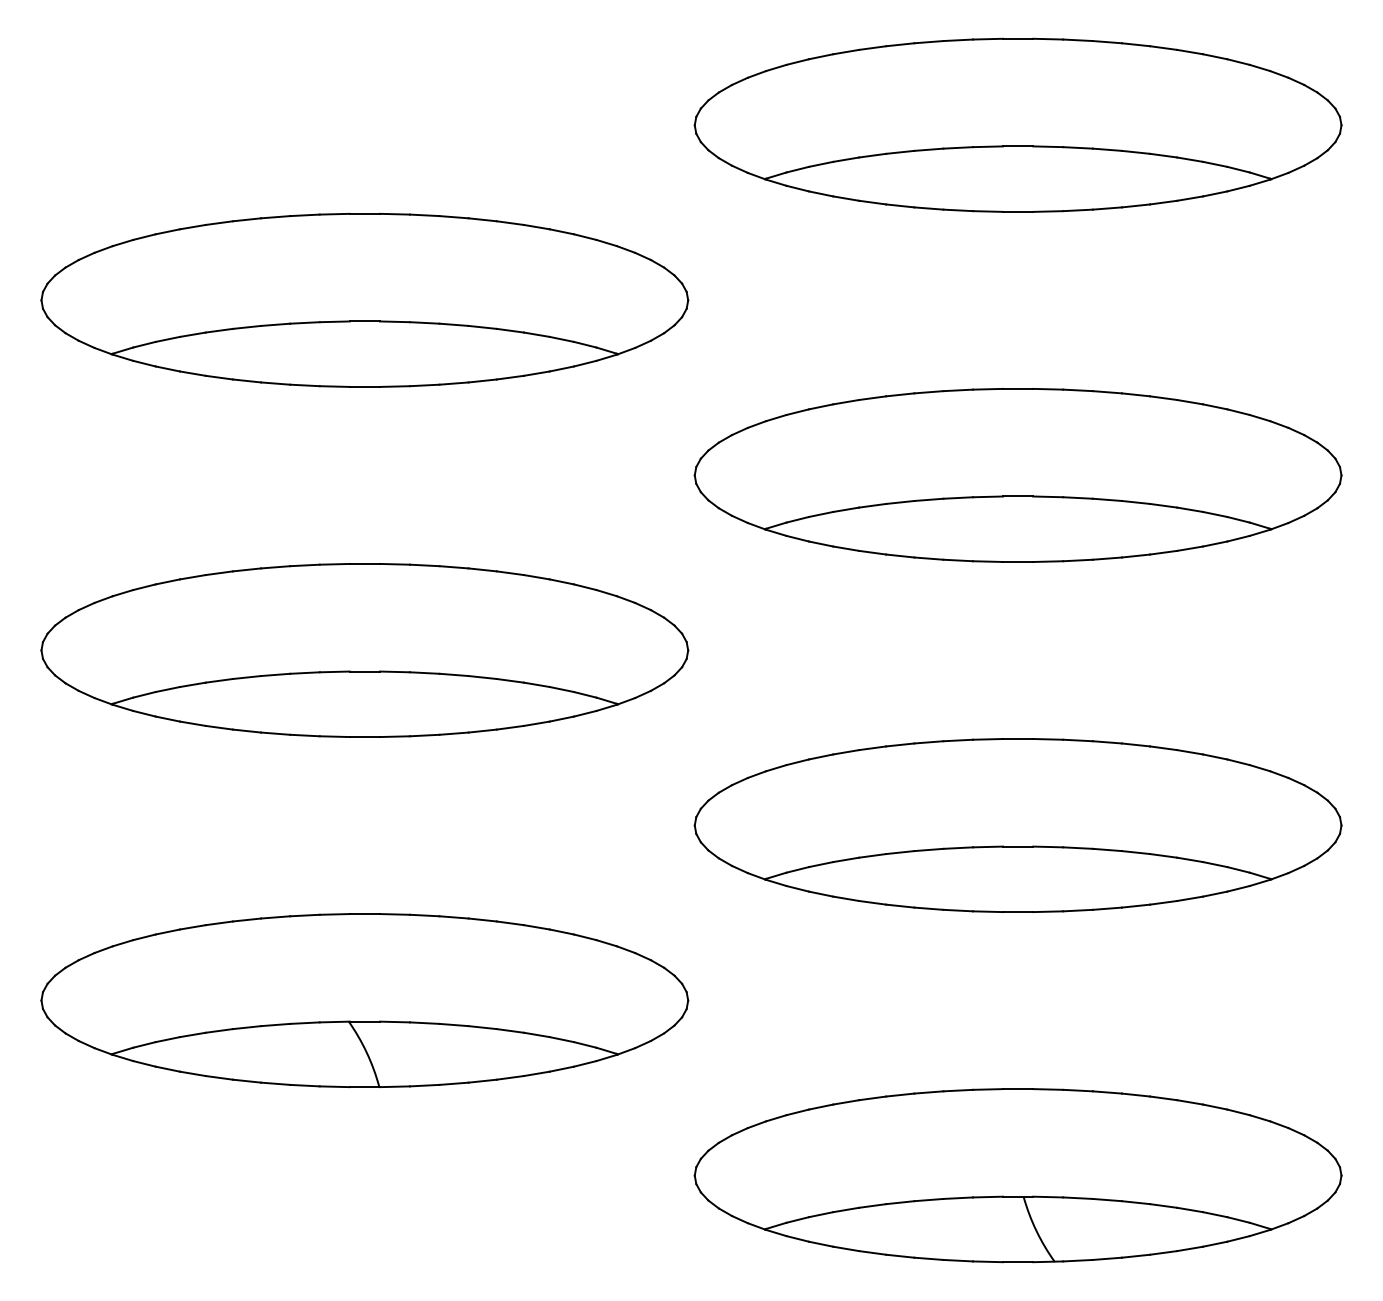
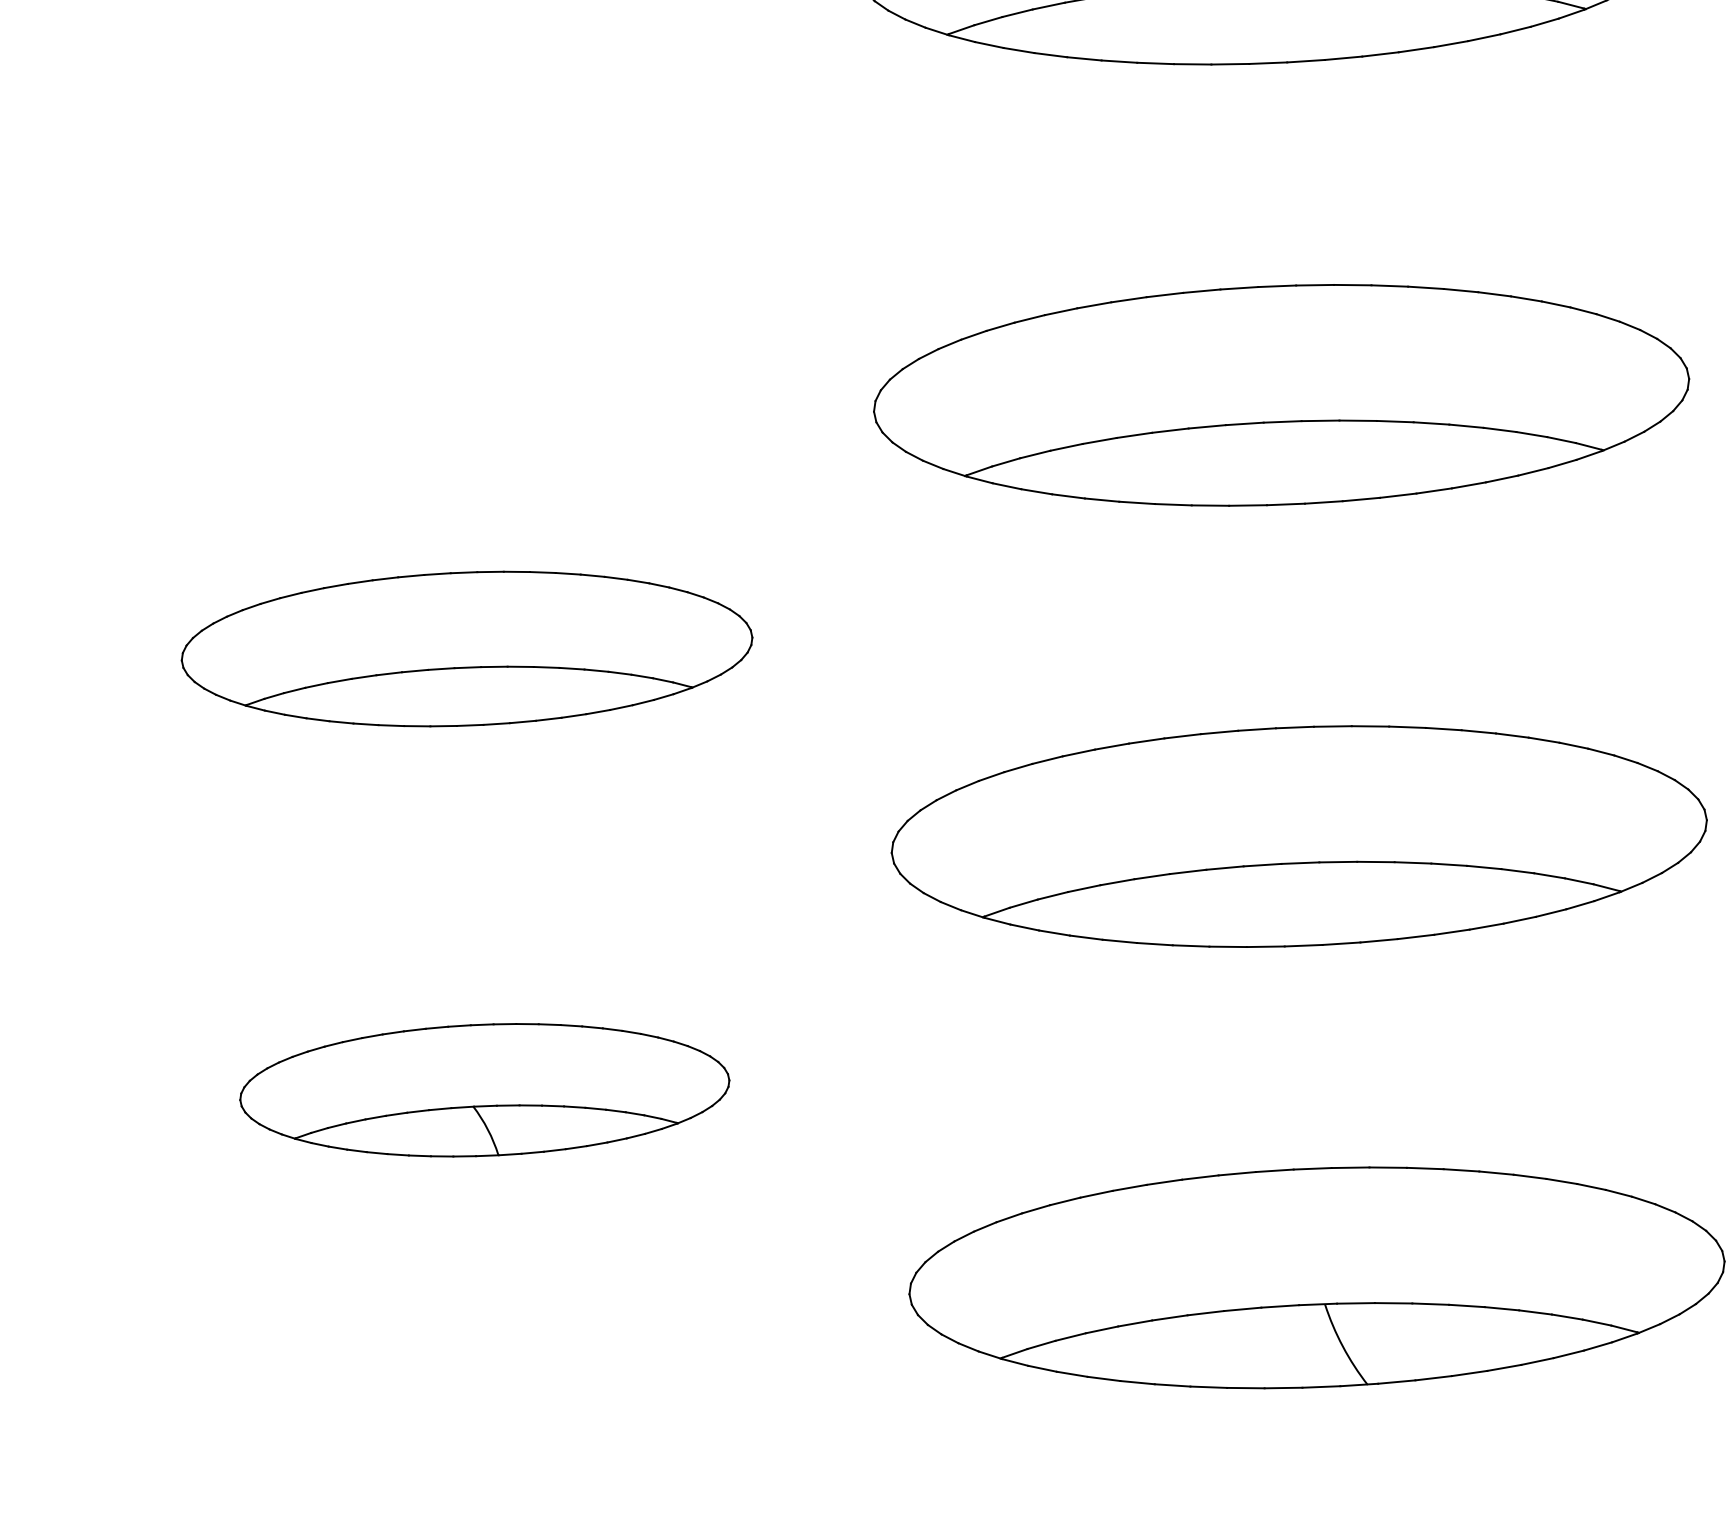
part: (364, 299) -> (448, 206), removed
part: (364, 650) -> (466, 649), size x0.7
part: (364, 1000) -> (484, 1090), size x0.6

